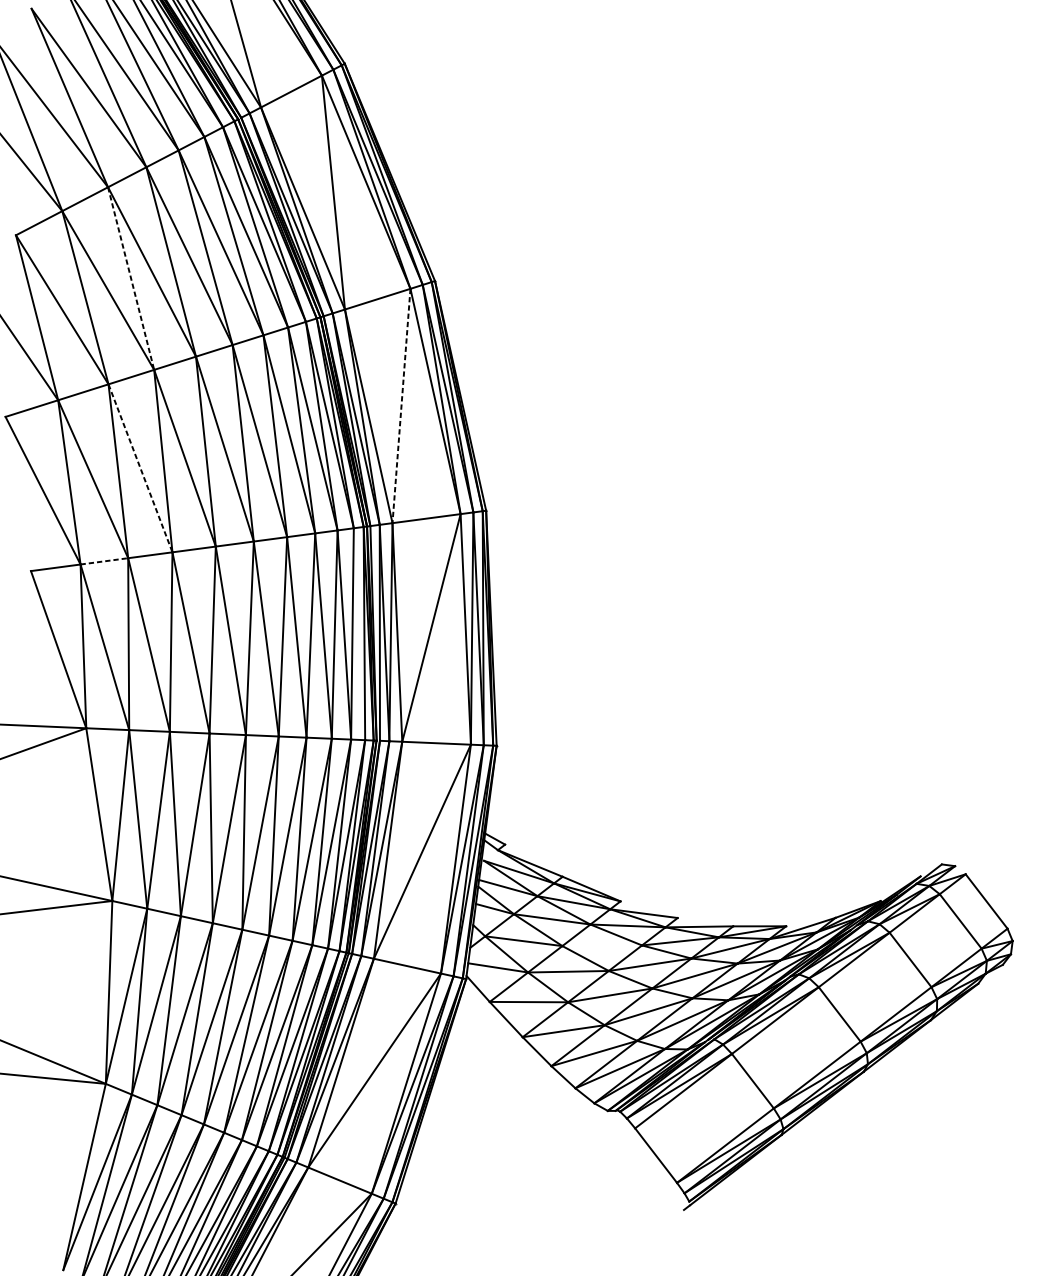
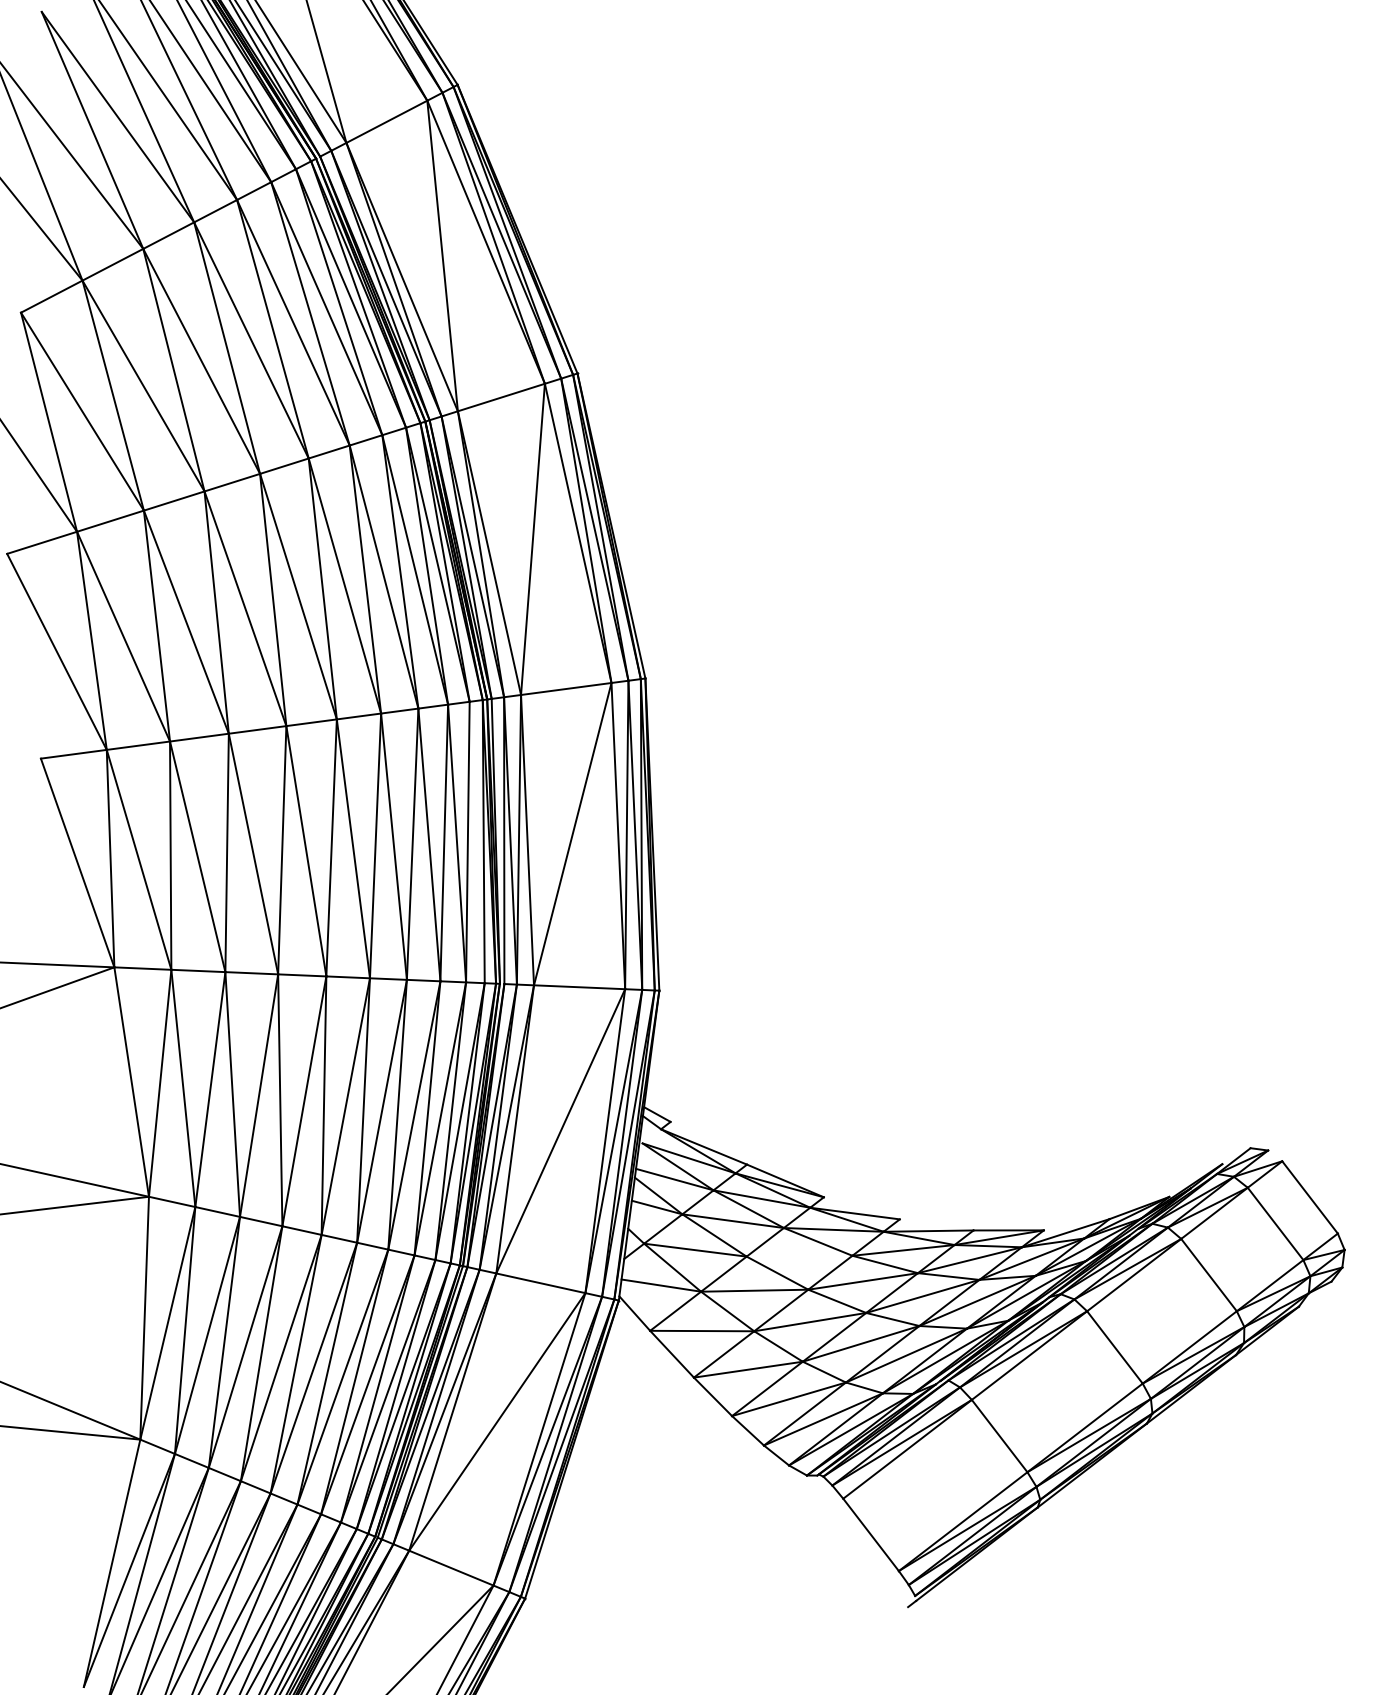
line: (131, 278) -> (174, 370), dashed -> solid
line: (401, 406) -> (532, 539), dashed -> solid
line: (140, 468) -> (186, 622), dashed -> solid
line: (104, 561) -> (138, 745), dashed -> solid

